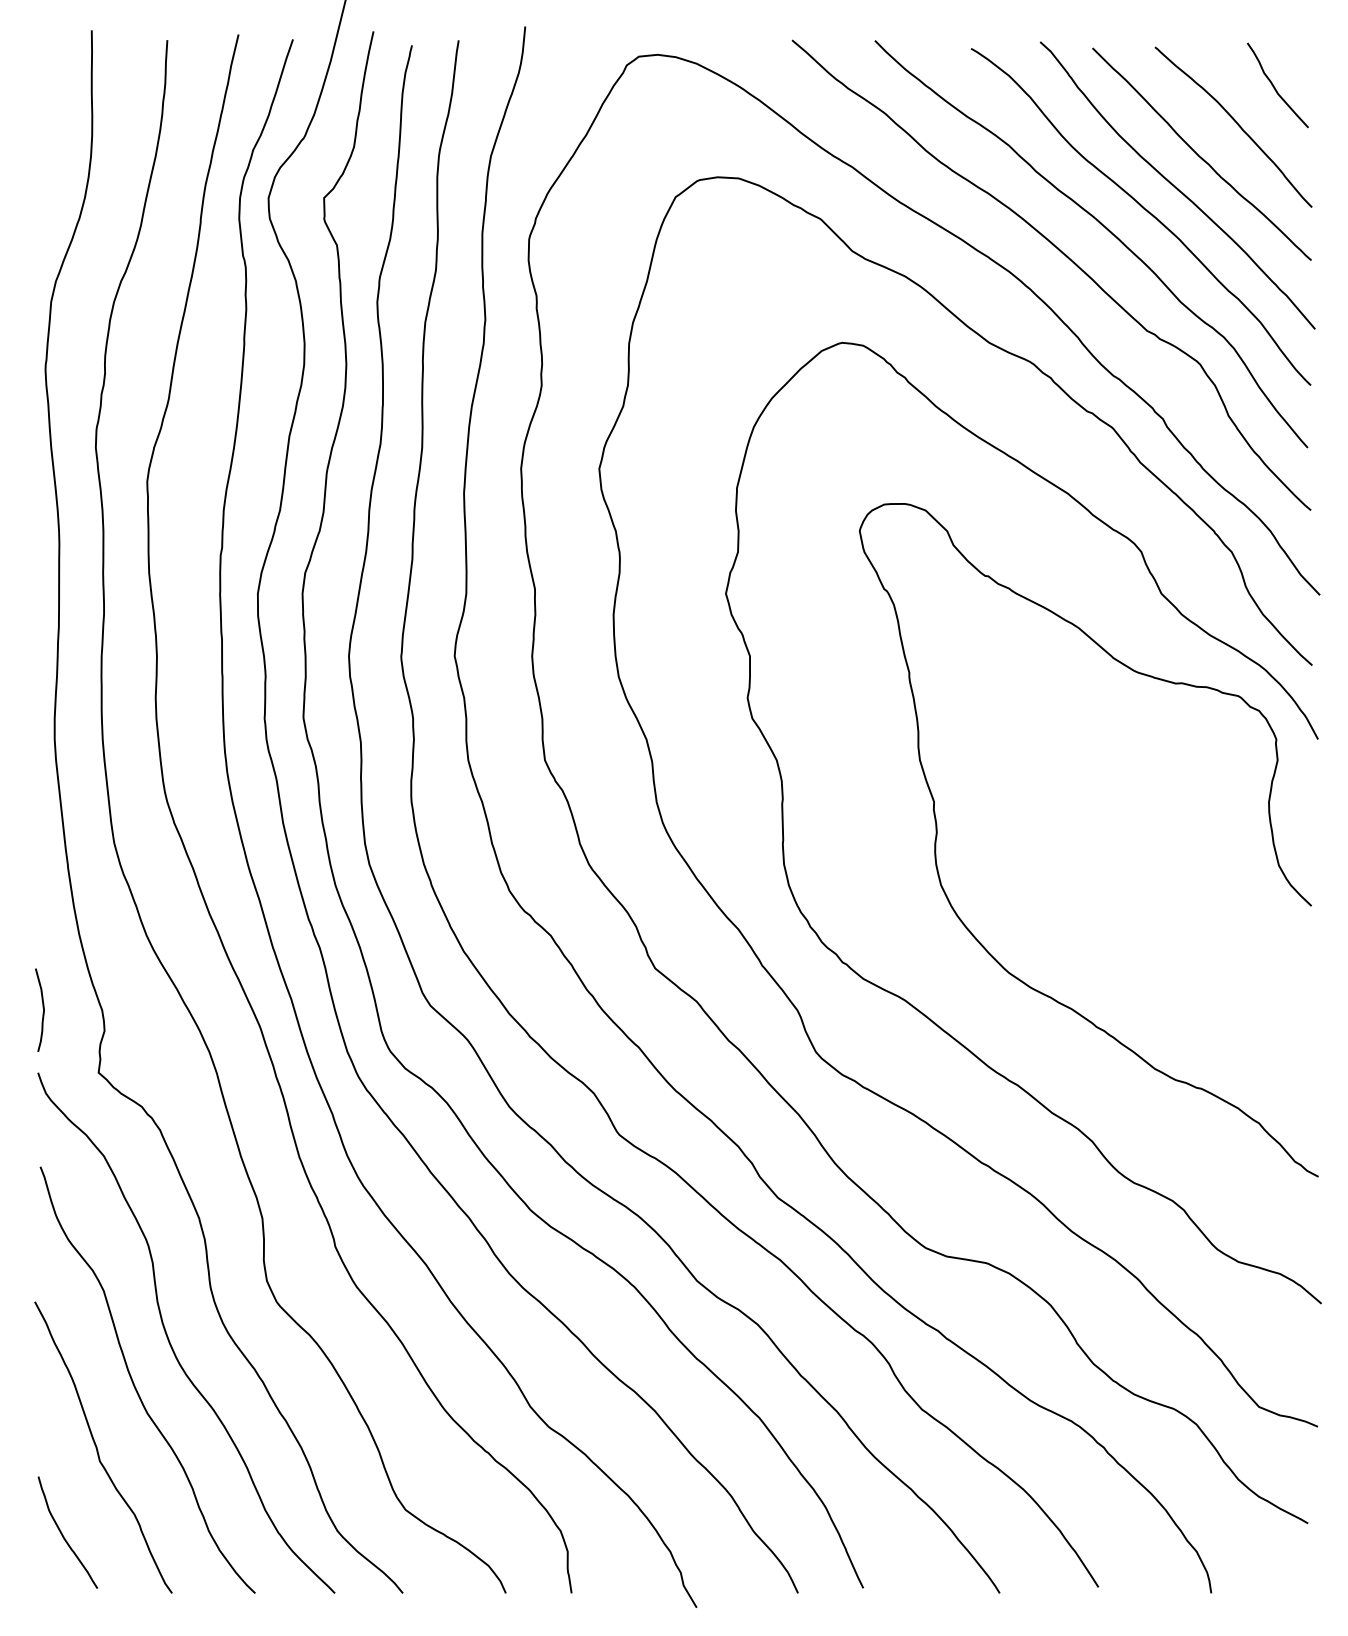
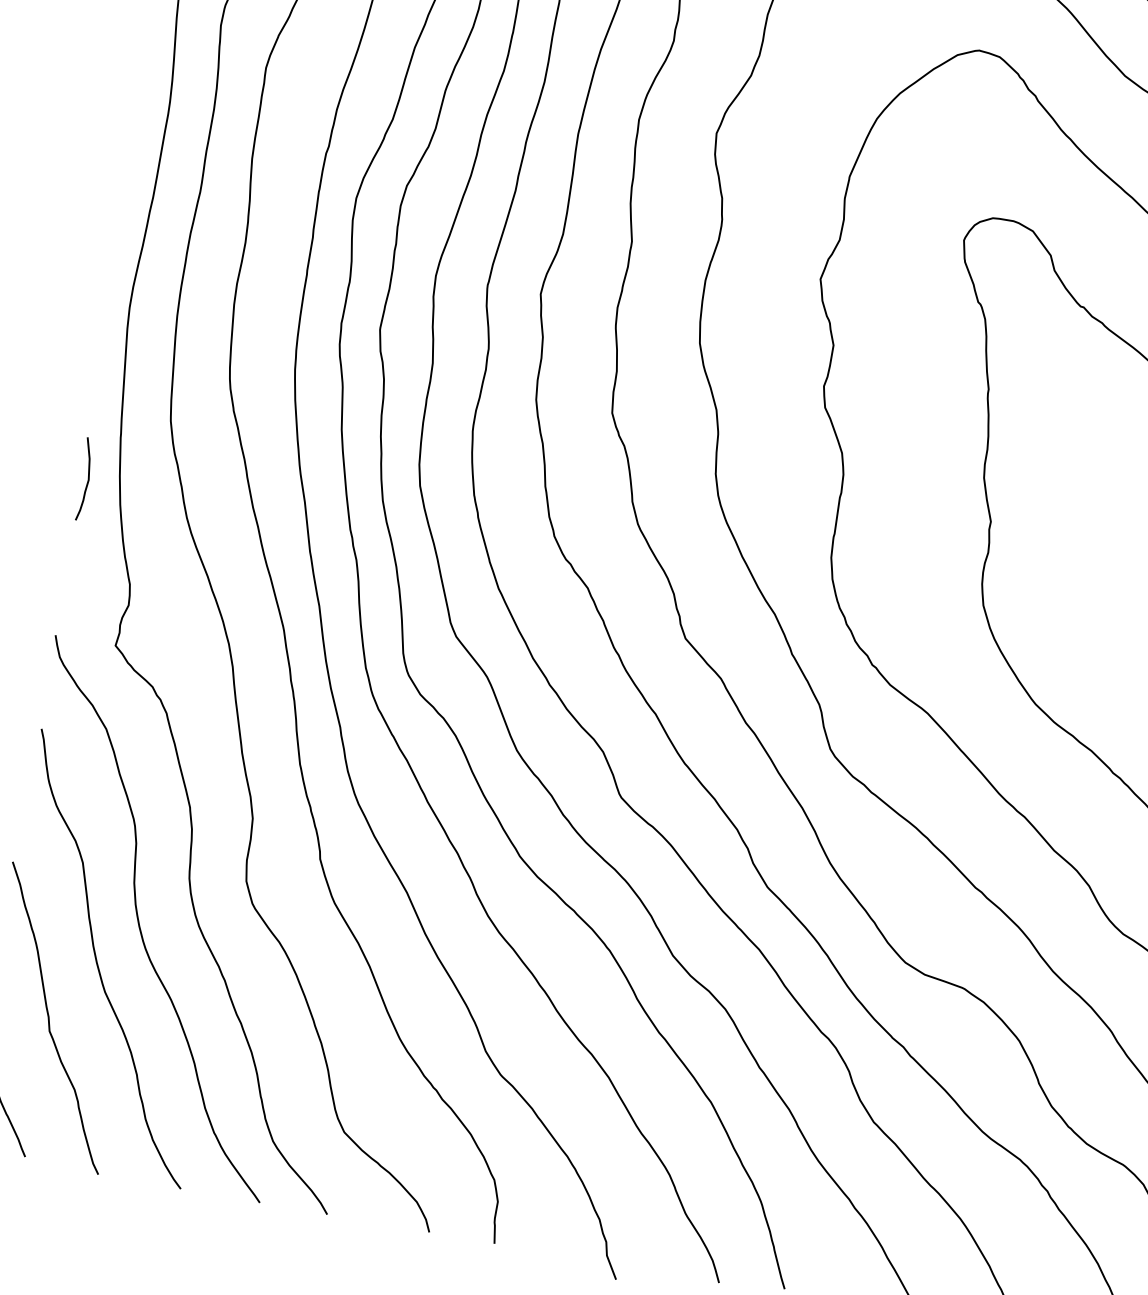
curve: (42, 1007) -> (87, 477), moved

